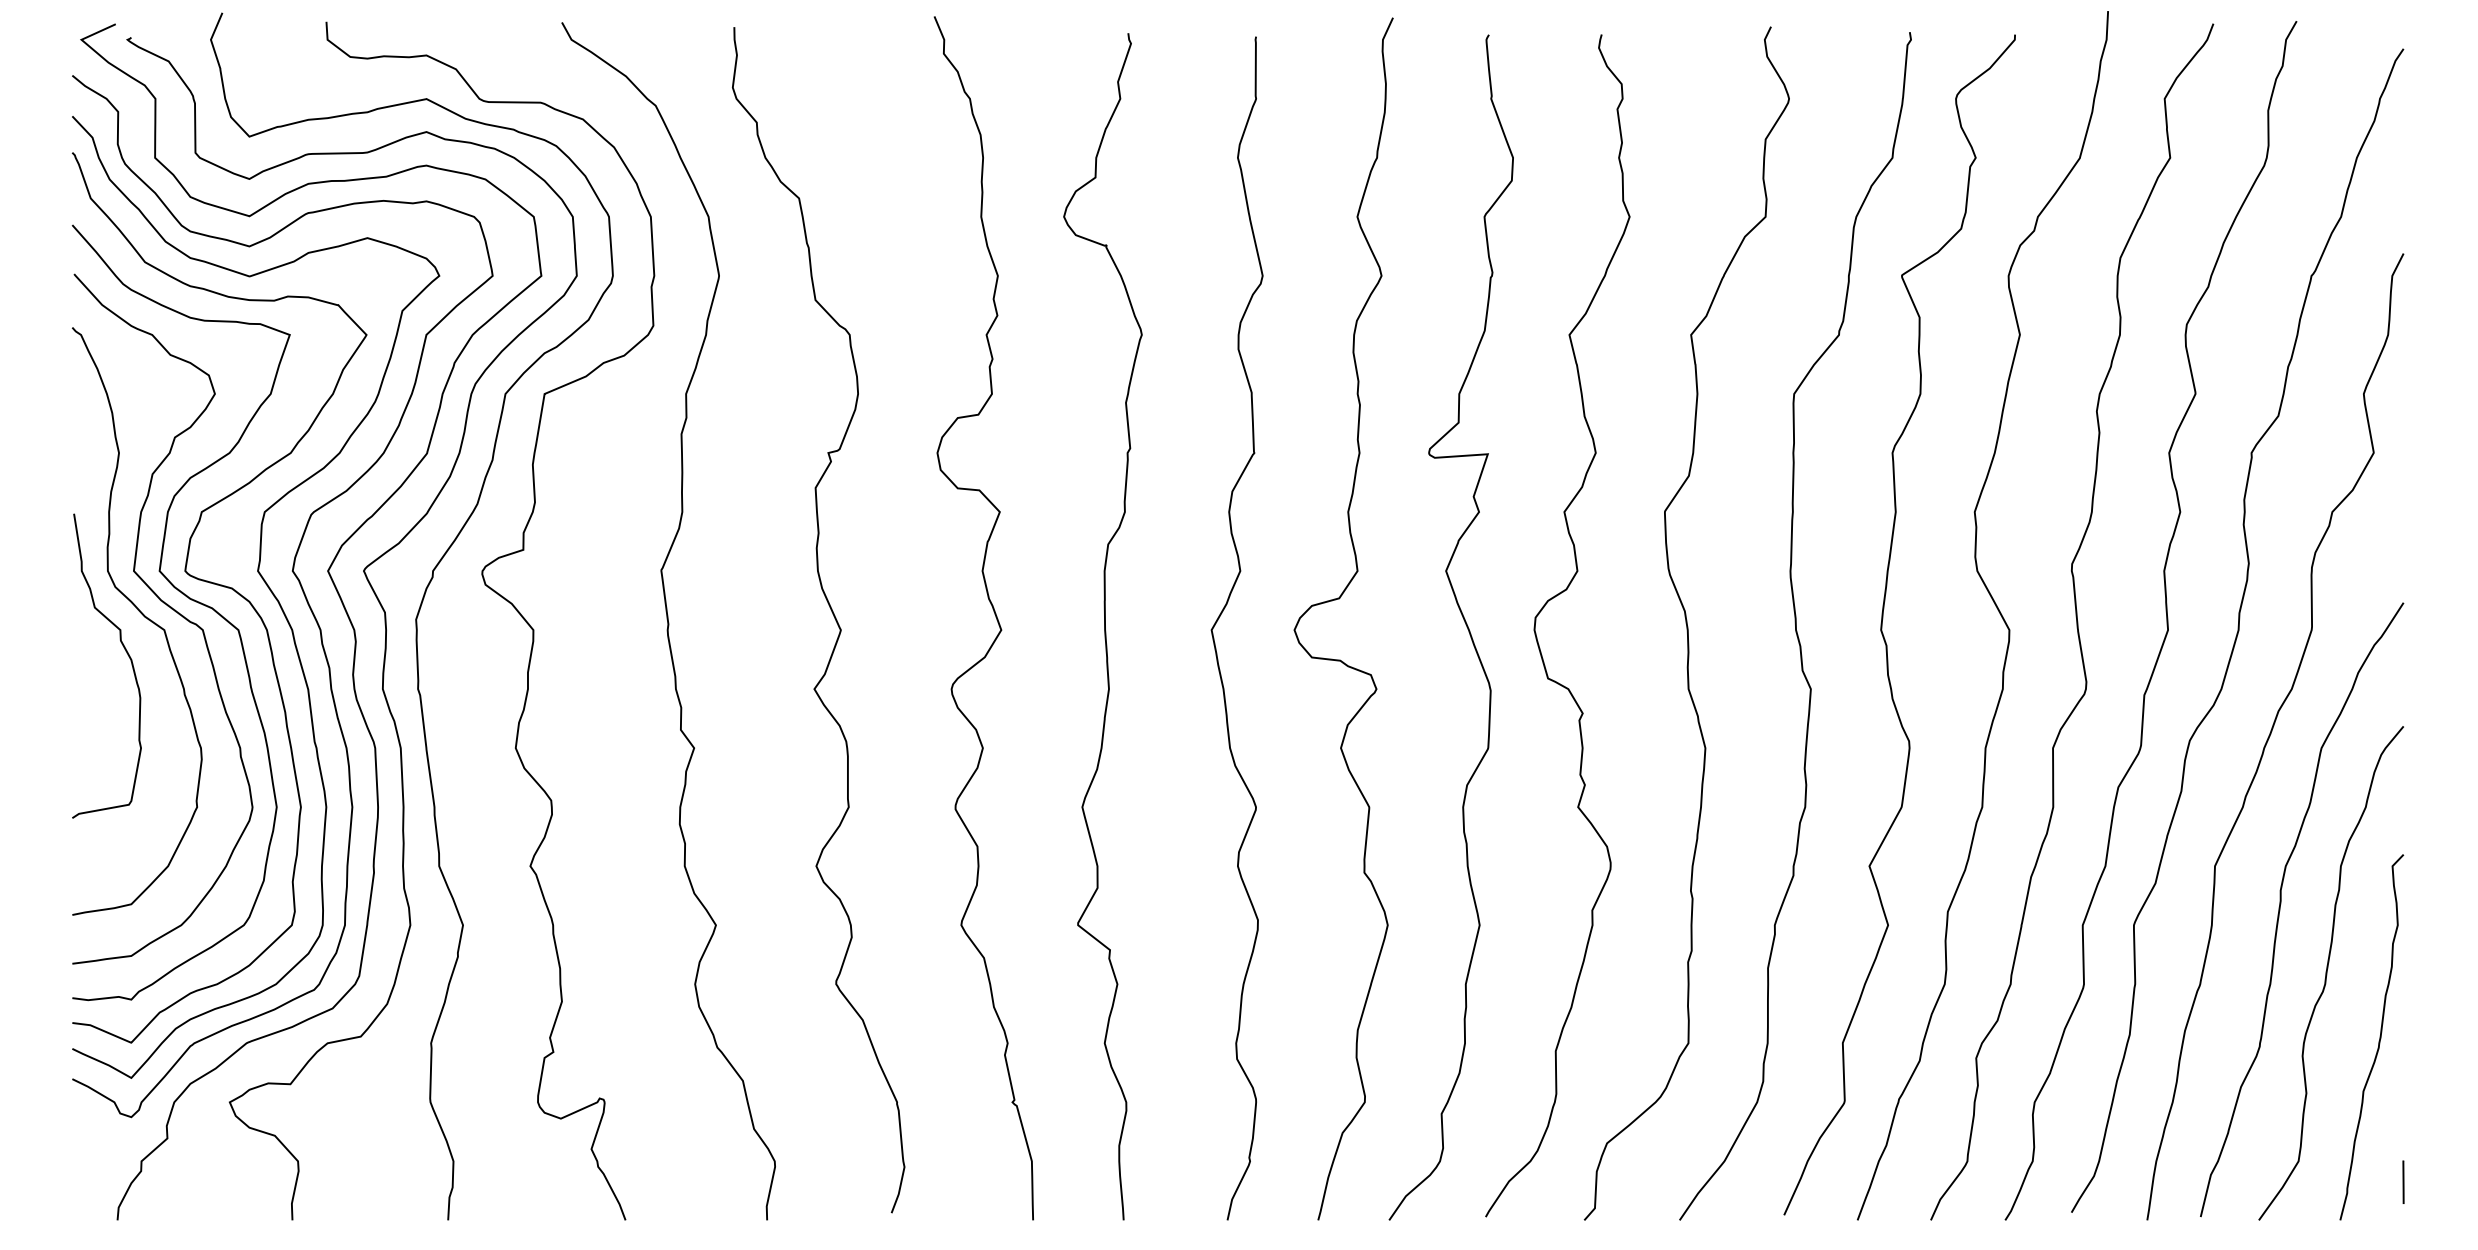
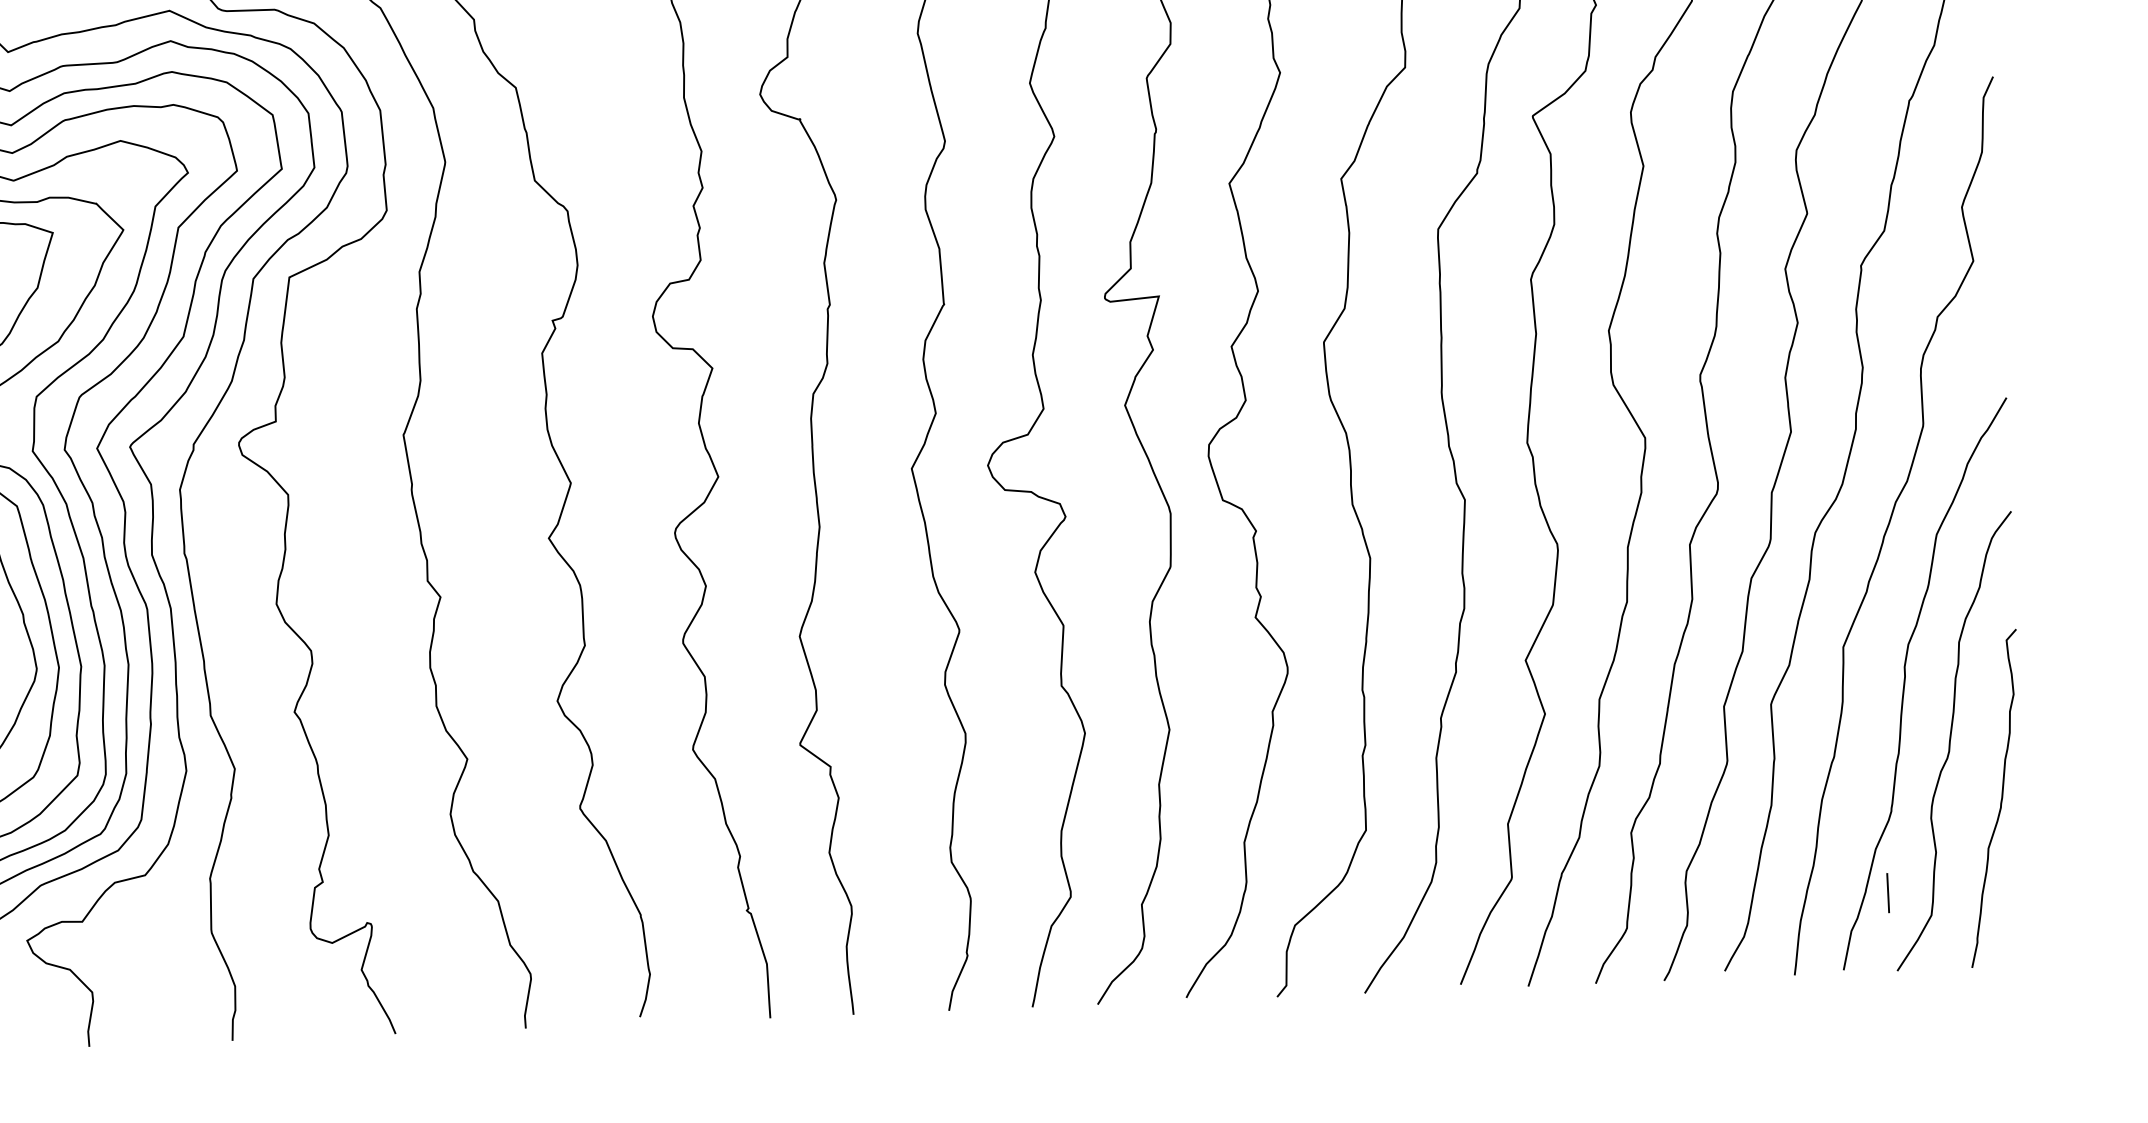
line: (2403, 1181) -> (1888, 892), moved

